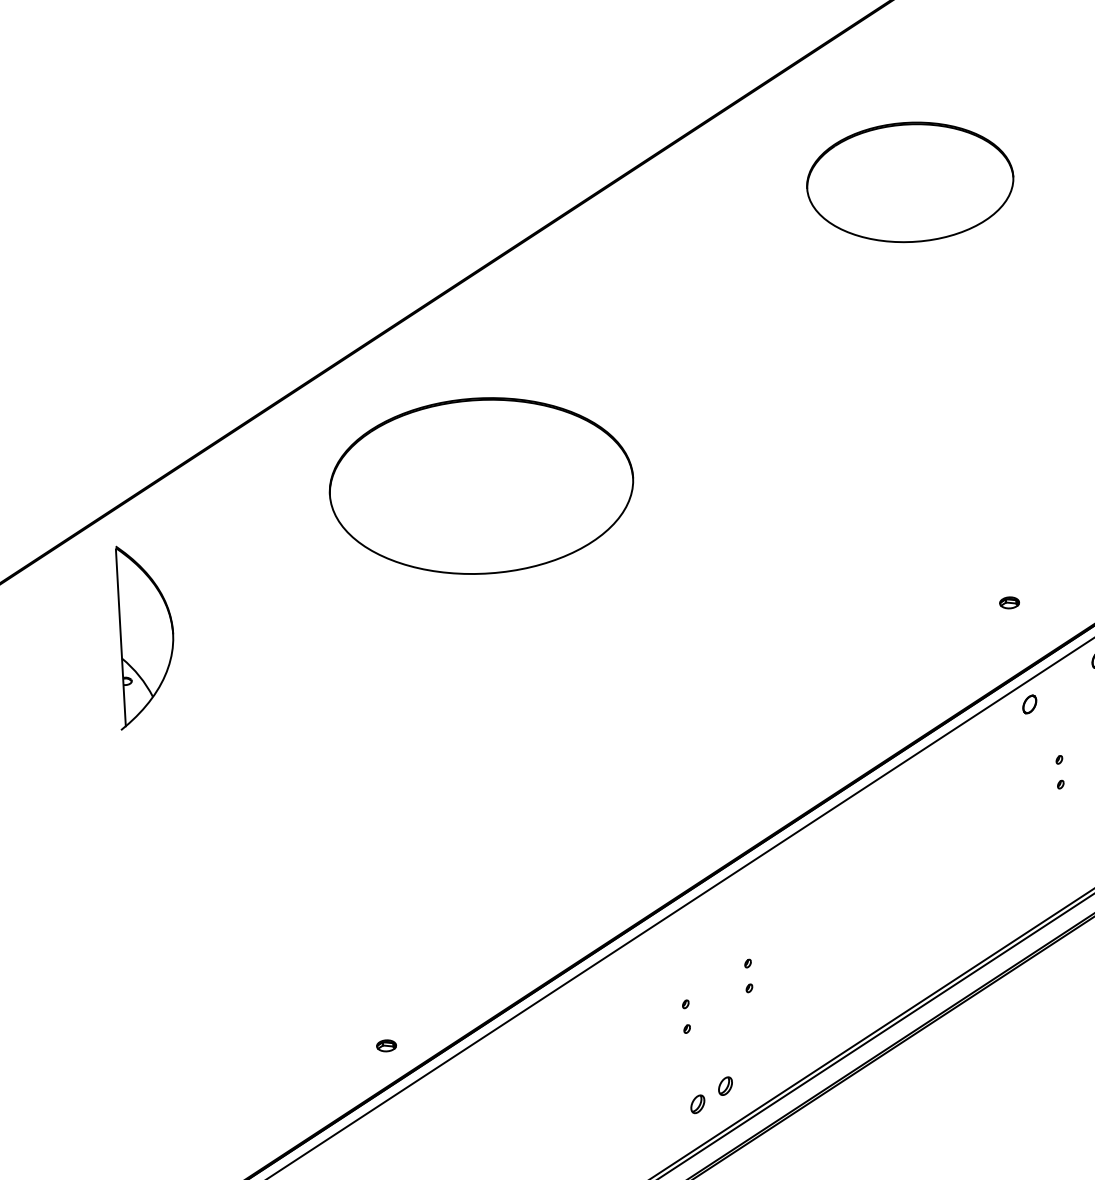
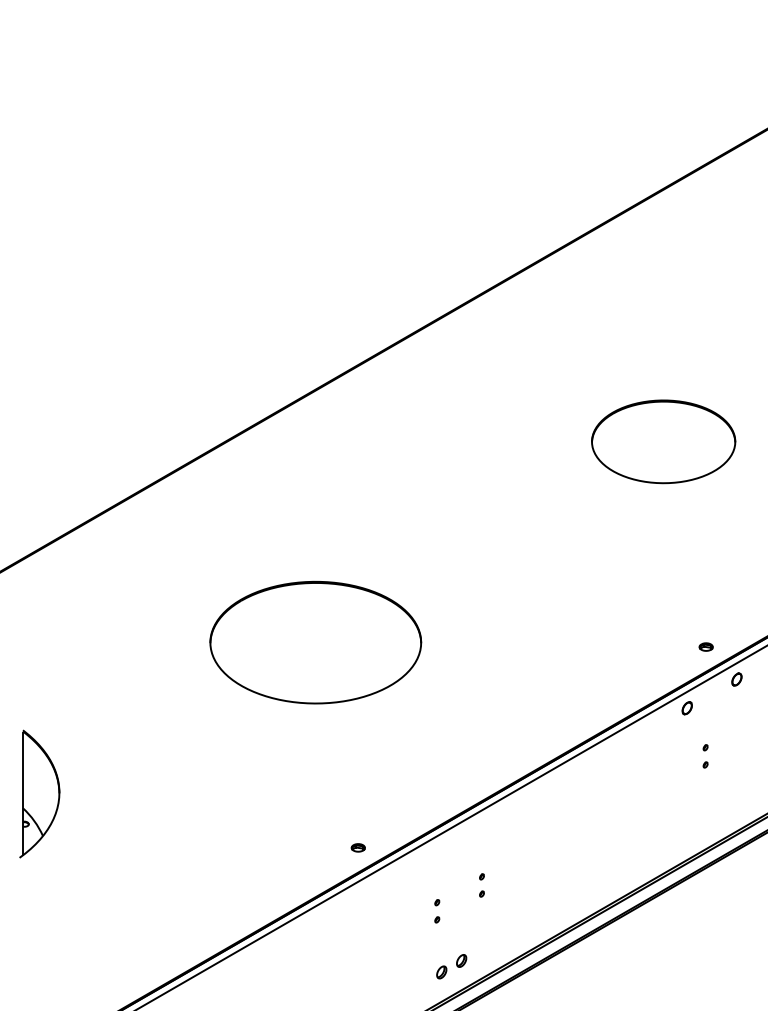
part: (910, 181) -> (663, 441), moved
part: (481, 485) -> (315, 642), moved
part: (1008, 602) -> (705, 646), moved
part: (144, 635) -> (39, 793), moved
part: (385, 1045) -> (357, 847), moved

